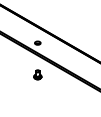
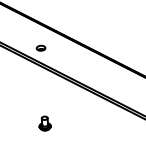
part: (37, 74) -> (44, 123), moved

